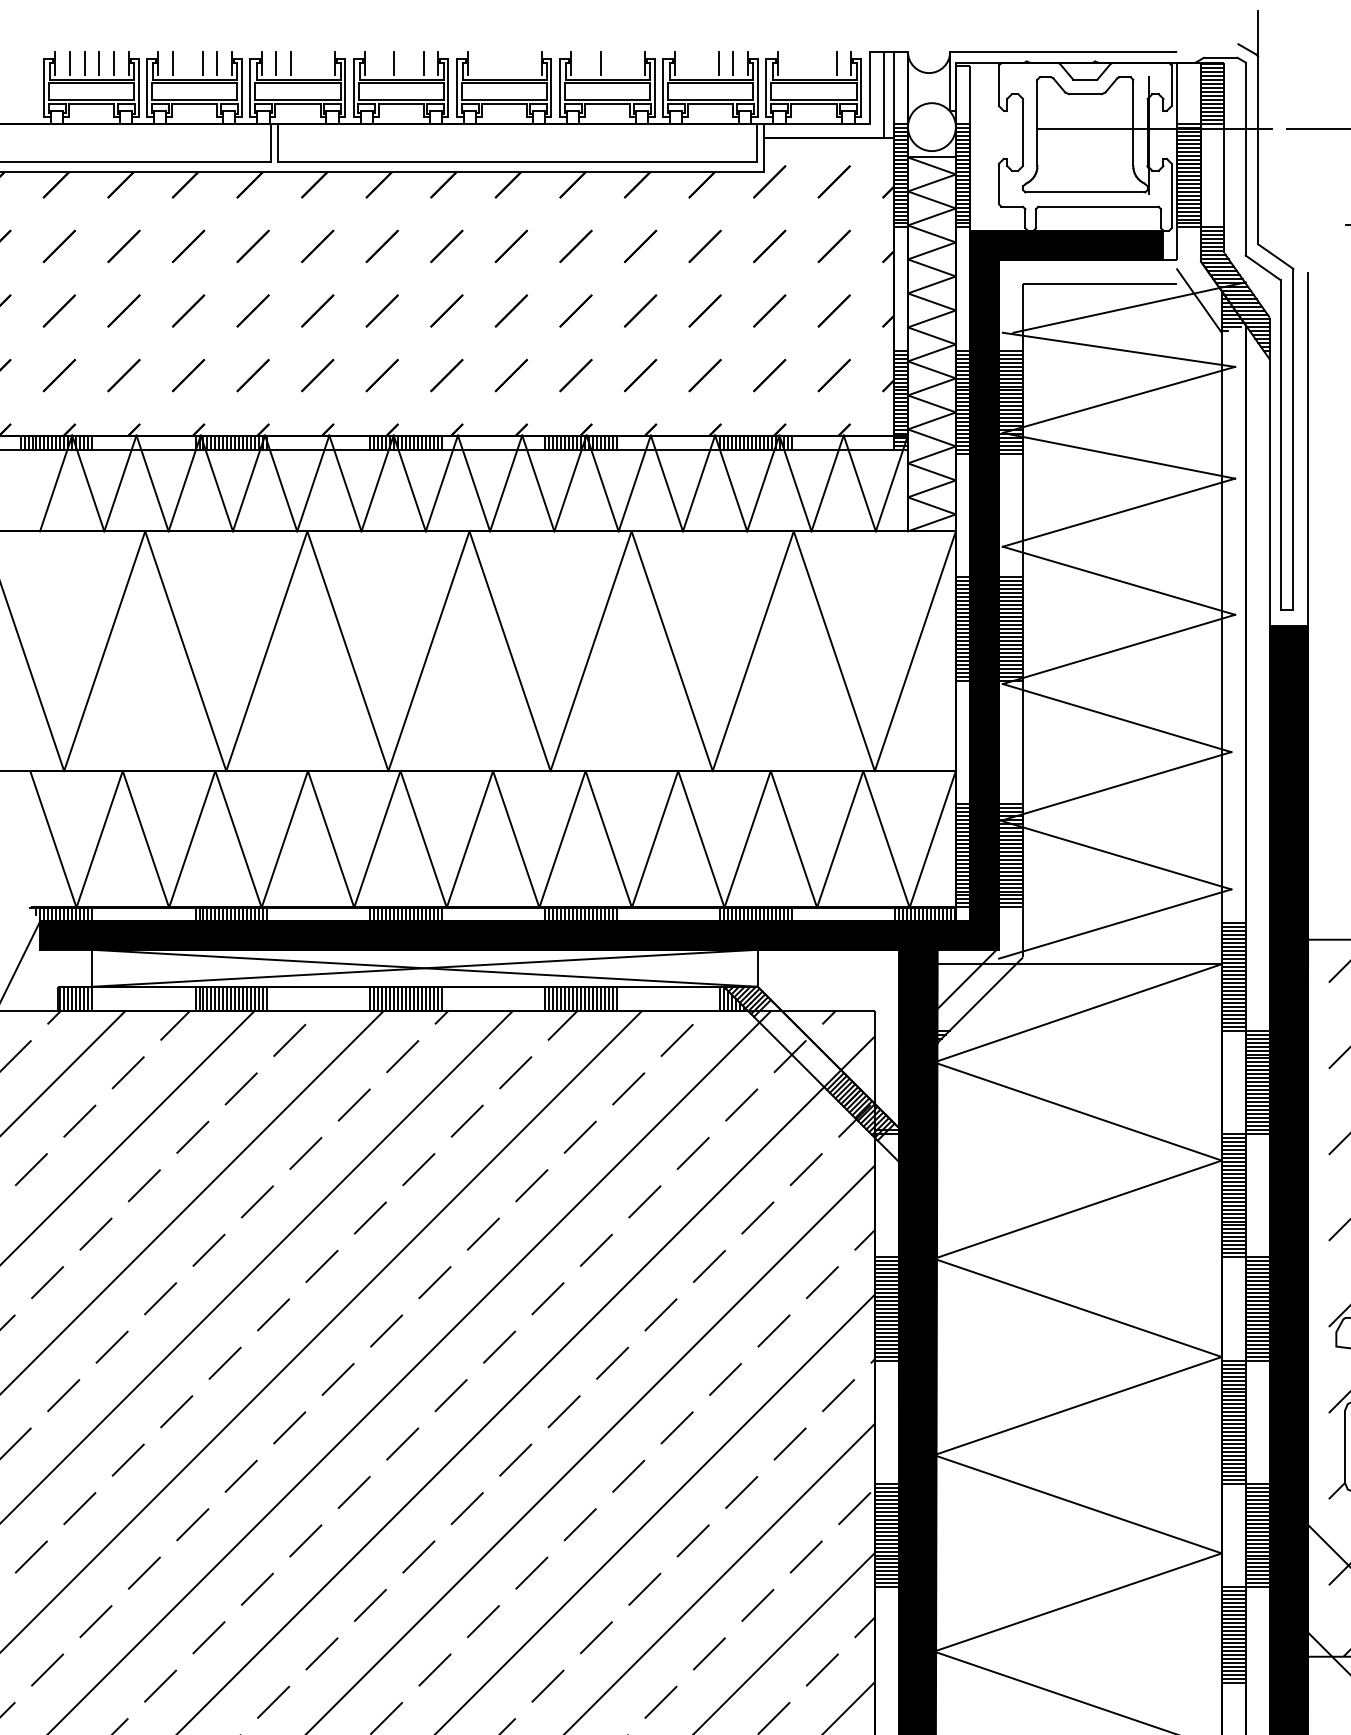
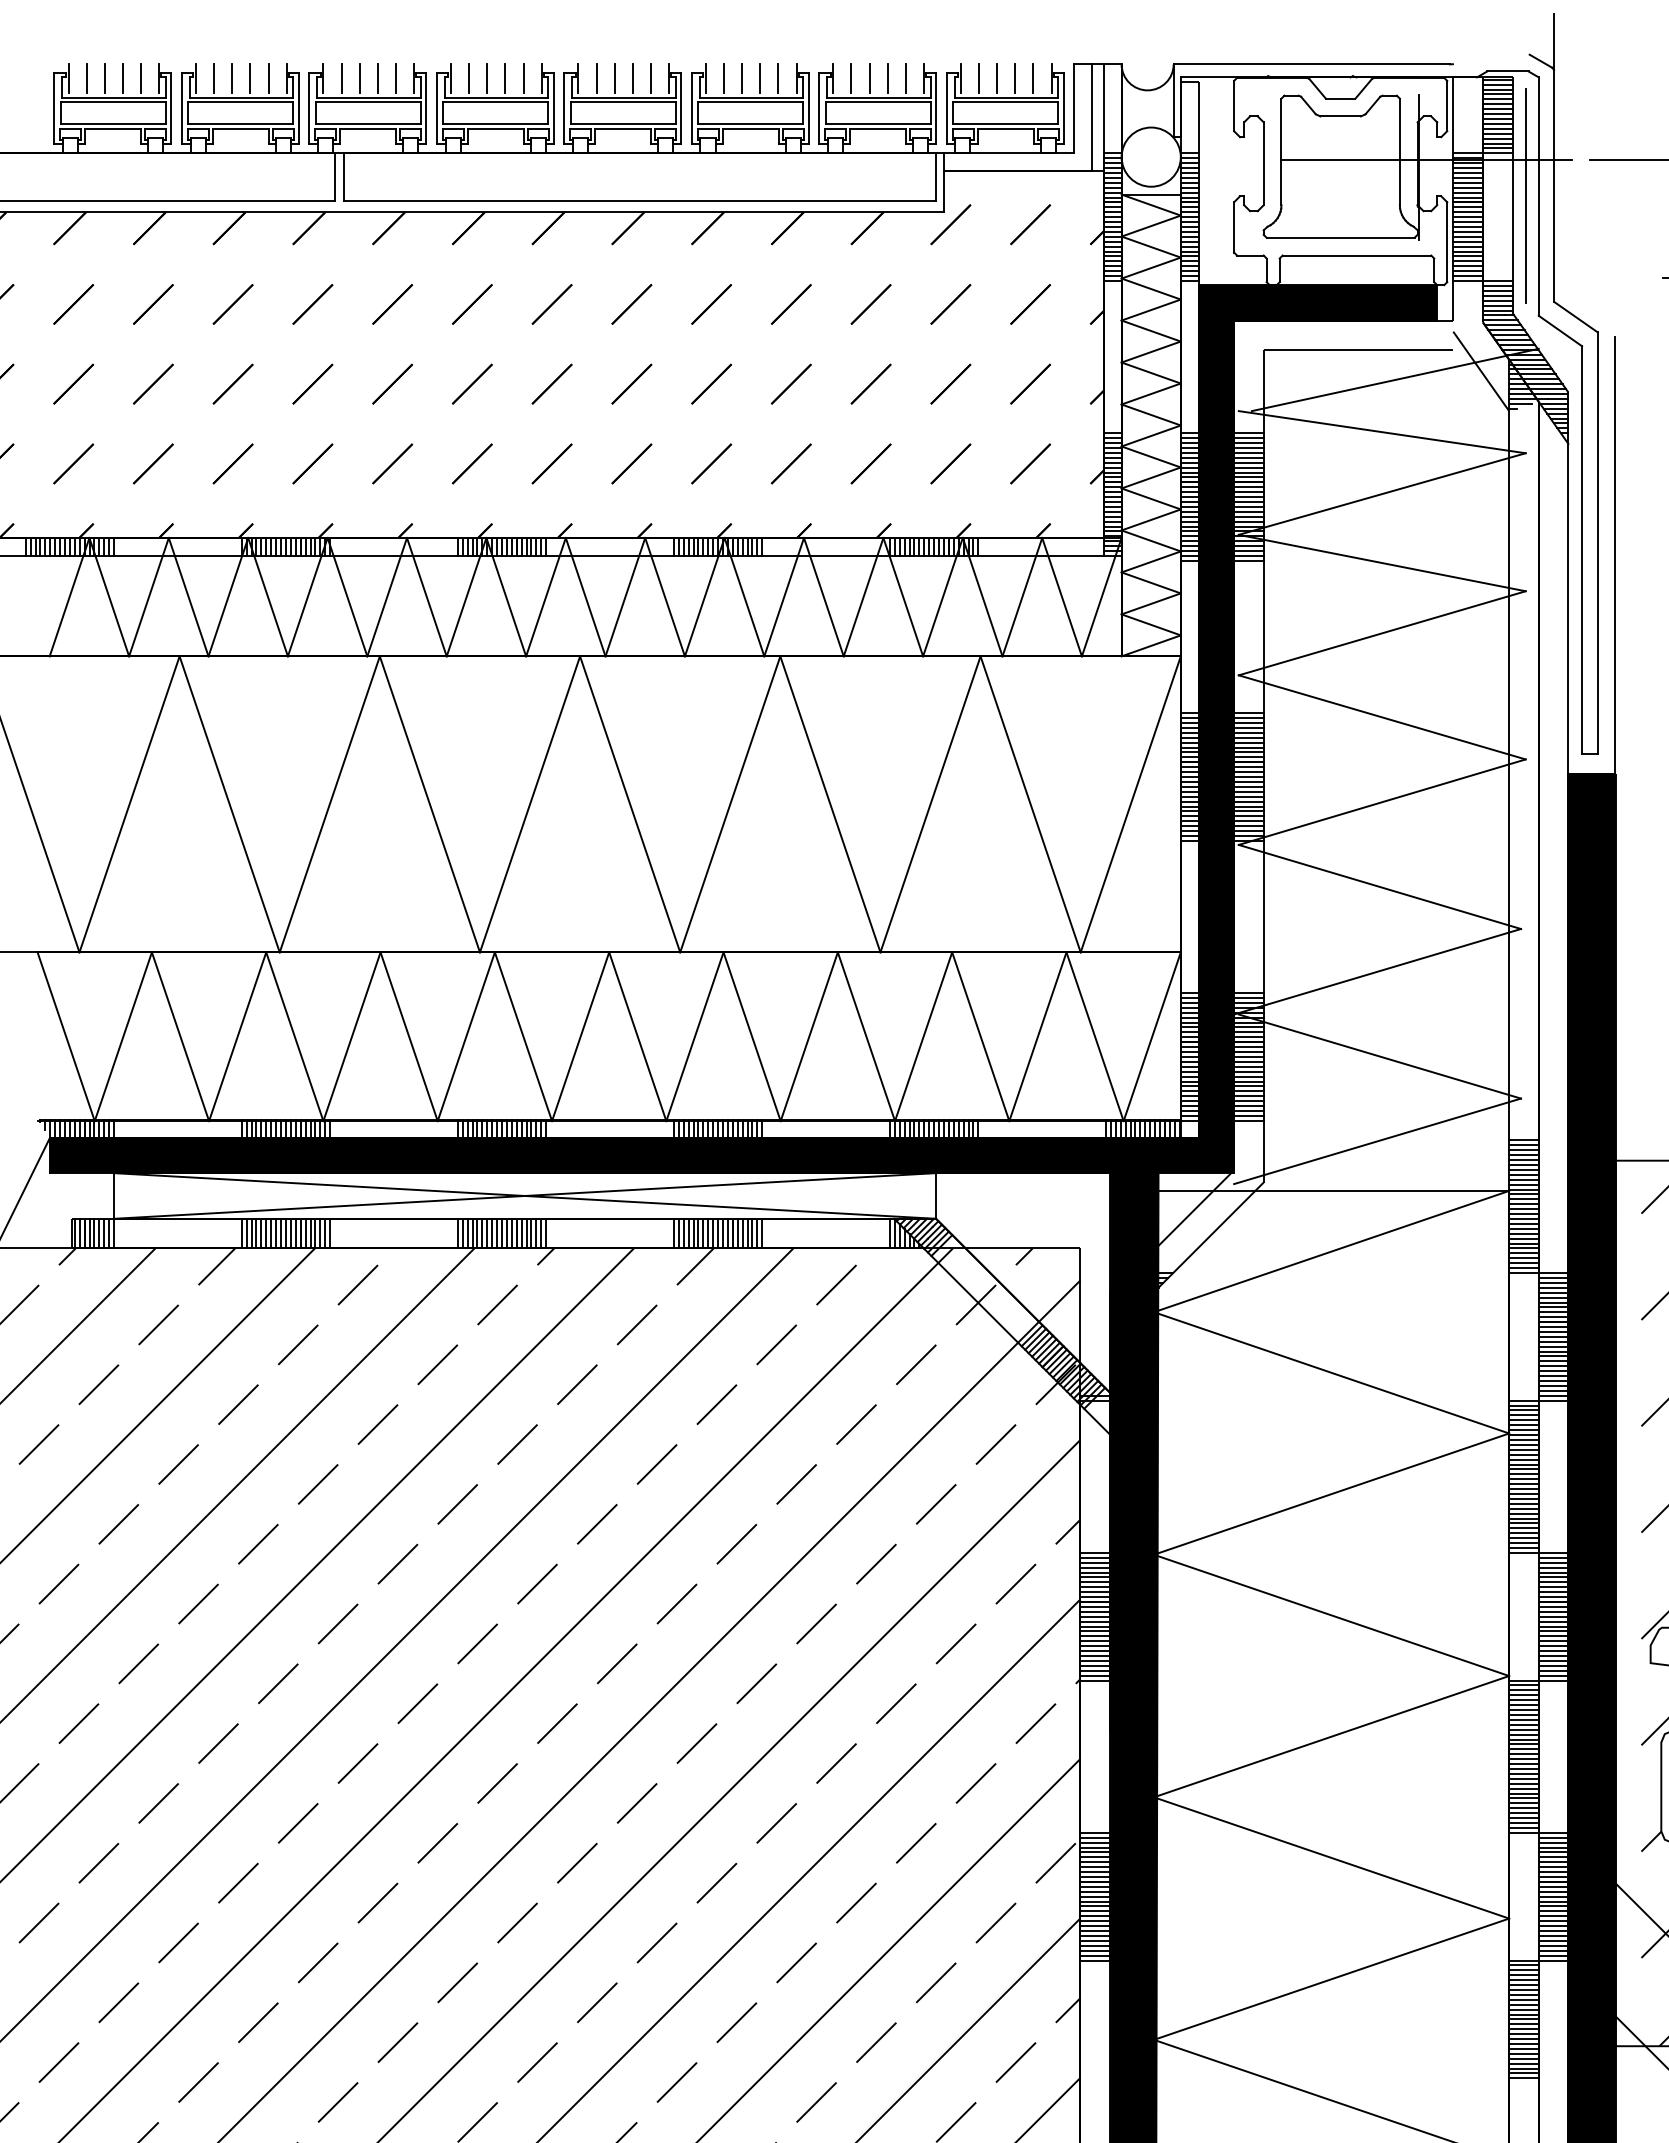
line: (188, 63) -> (232, 78), added
line: (305, 63) -> (377, 78), added
line: (320, 63) -> (396, 78), added
line: (379, 63) -> (469, 78), added
line: (409, 63) -> (505, 78), added
line: (482, 63) -> (596, 78), added
line: (497, 63) -> (614, 78), added
line: (511, 63) -> (632, 78), added
line: (526, 63) -> (650, 78), added
line: (586, 63) -> (724, 78), added
line: (615, 63) -> (760, 78), added
line: (630, 63) -> (778, 78), added
line: (689, 63) -> (851, 78), added
line: (703, 63) -> (869, 78), added
line: (792, 63) -> (978, 78), added
line: (807, 63) -> (997, 78), added
line: (822, 63) -> (1015, 78), added
line: (1235, 158) -> (1525, 195), added

